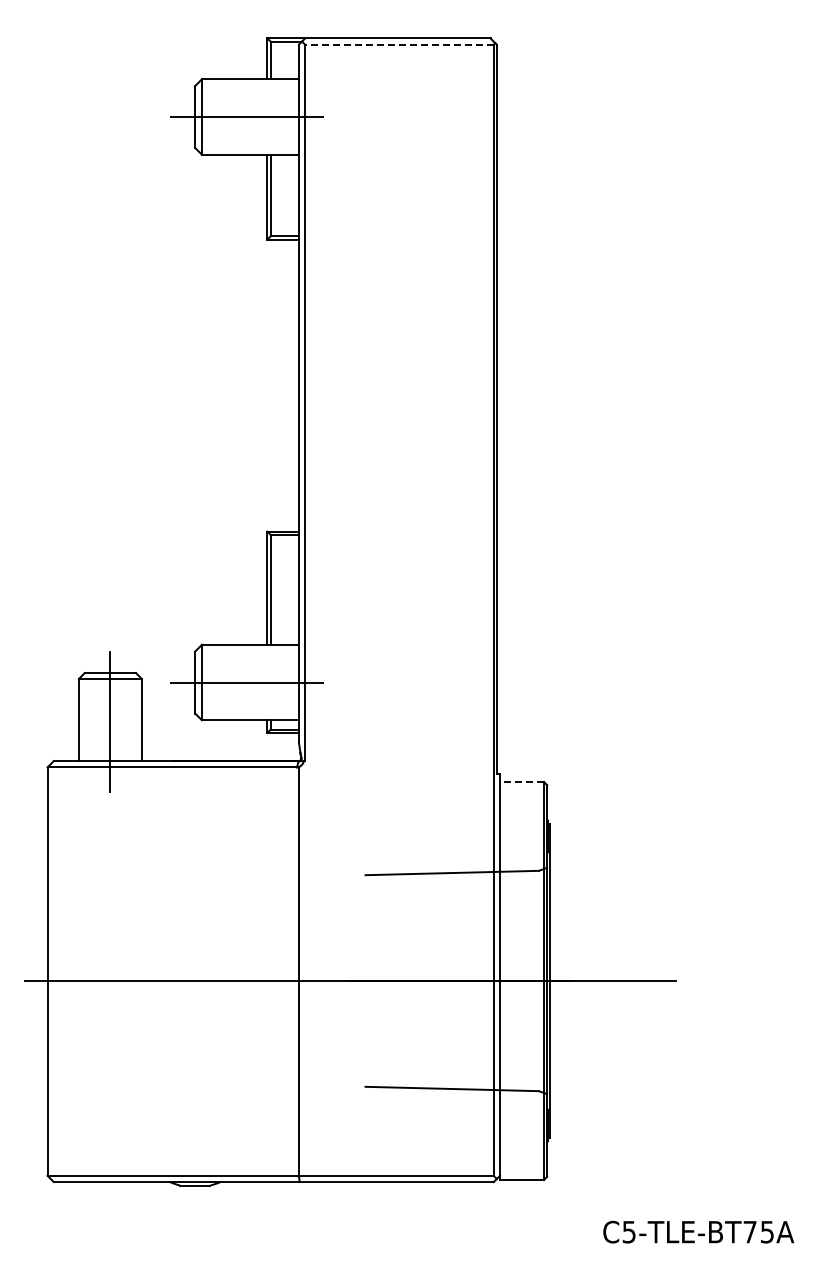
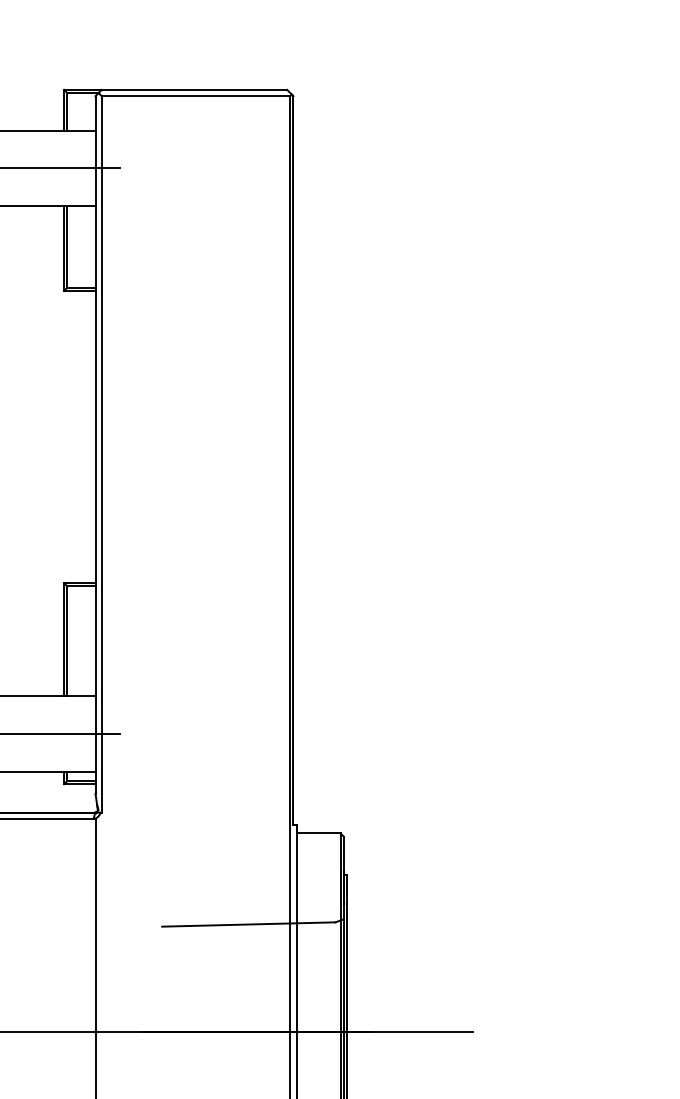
line: (398, 44) -> (195, 95), dashed -> solid
line: (521, 782) -> (318, 833), dashed -> solid

